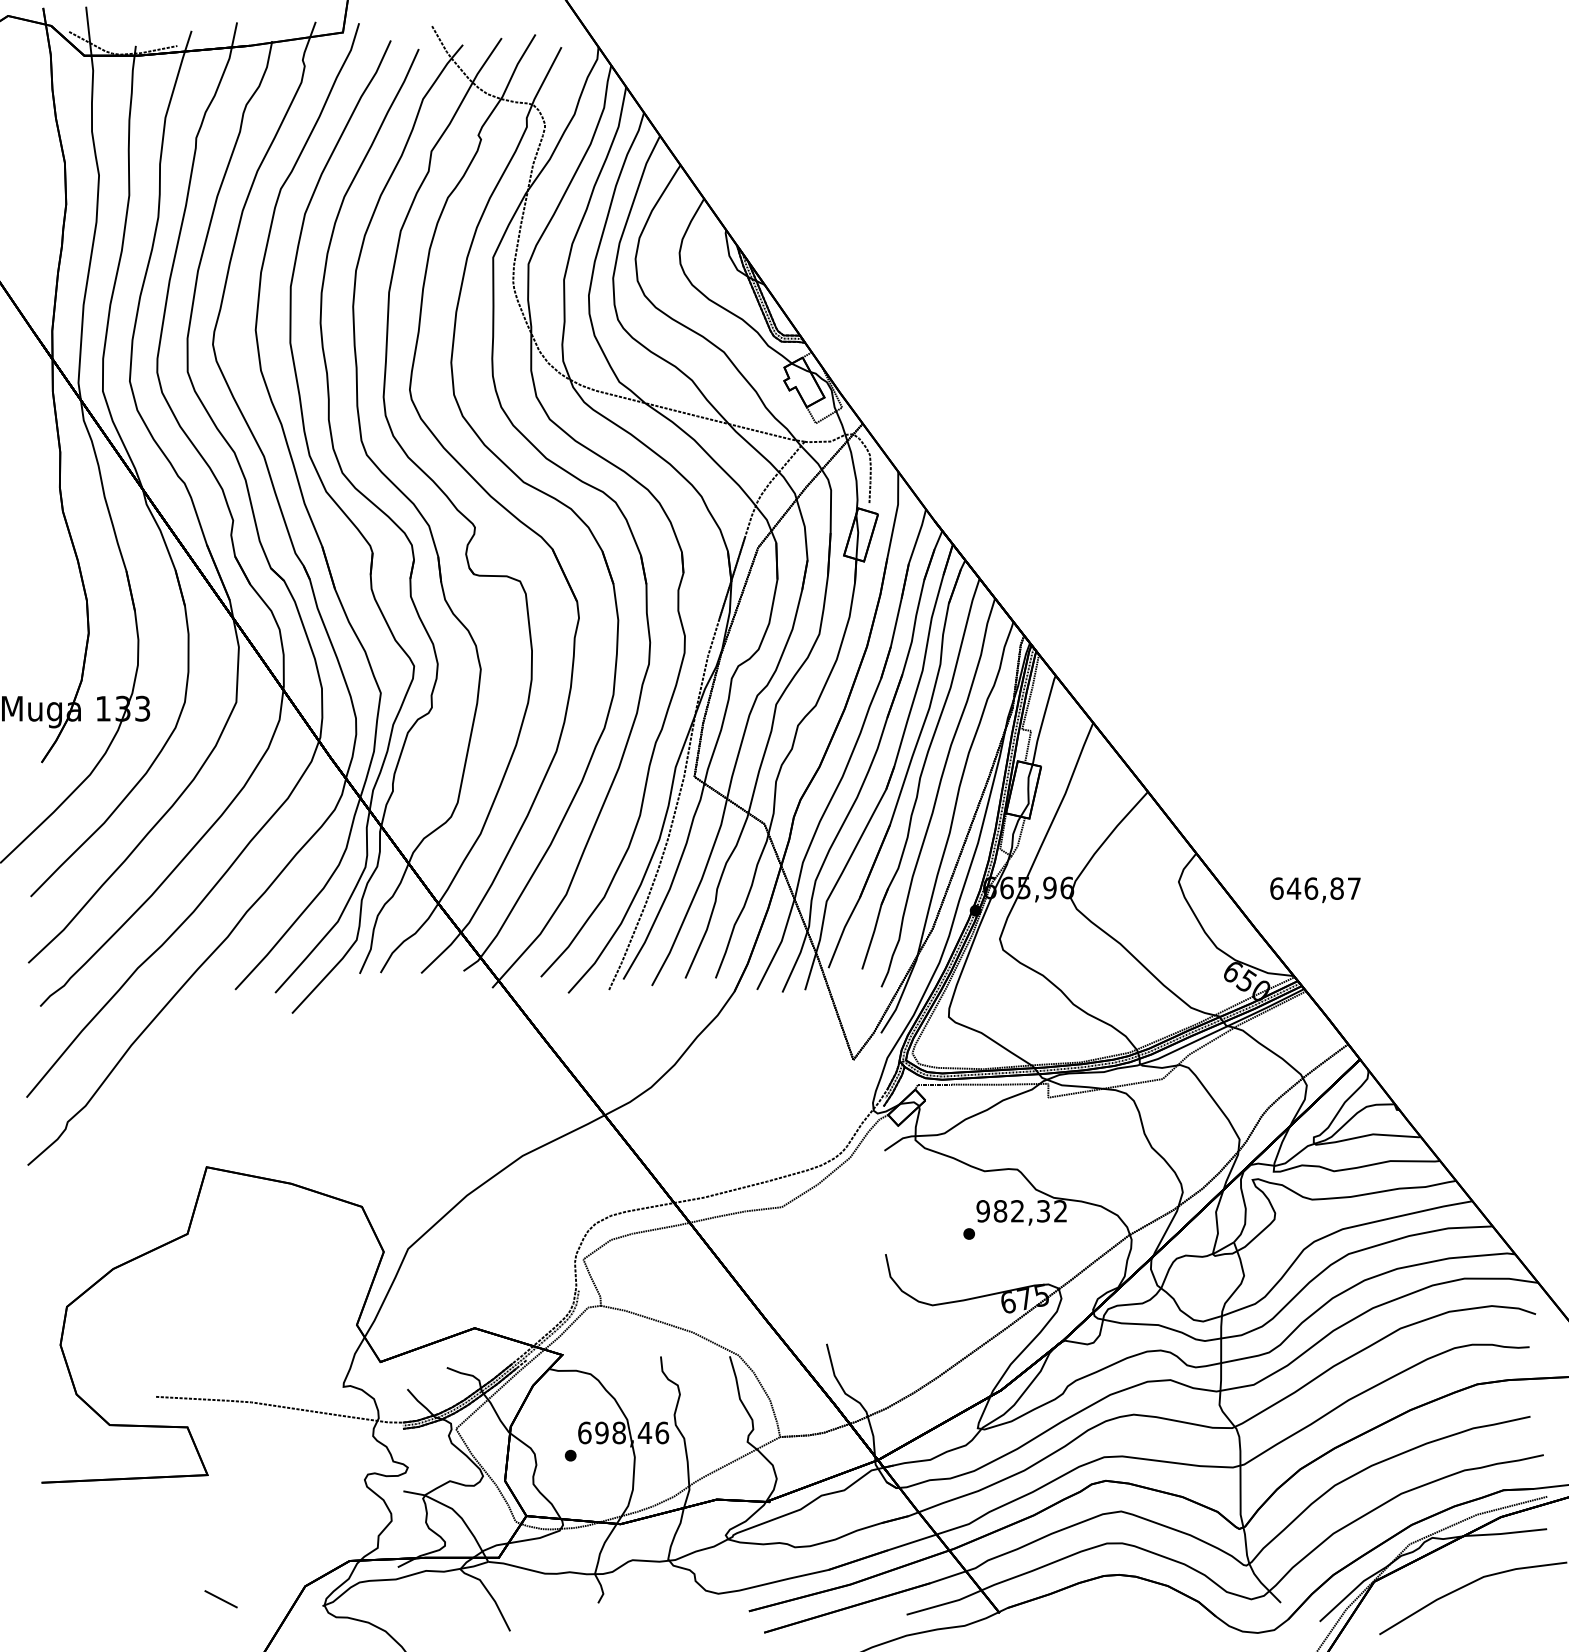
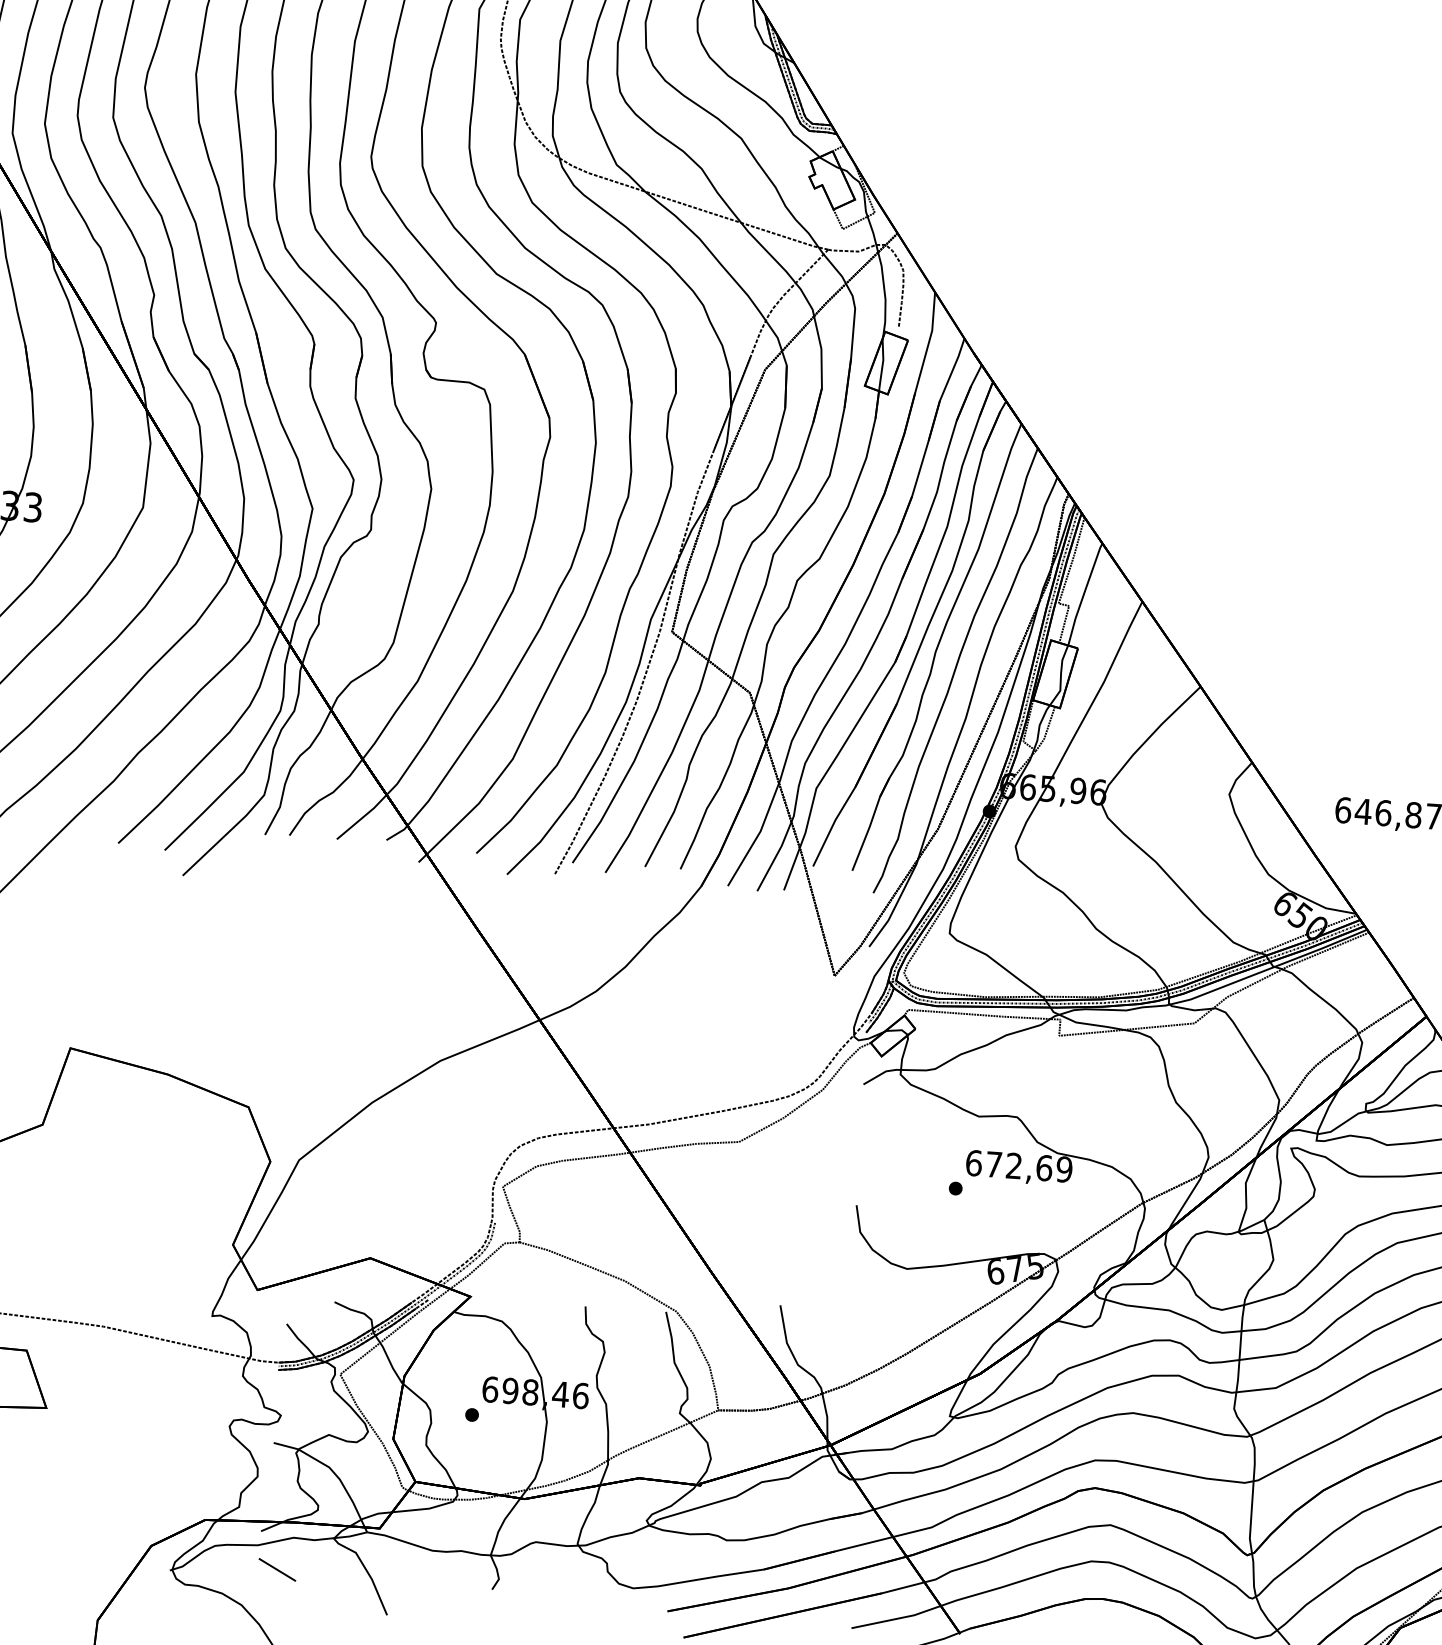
text: (1021, 1211) -> (1018, 1166), 982,32 -> 672,69
line: (220, 1599) -> (276, 1570), moved

